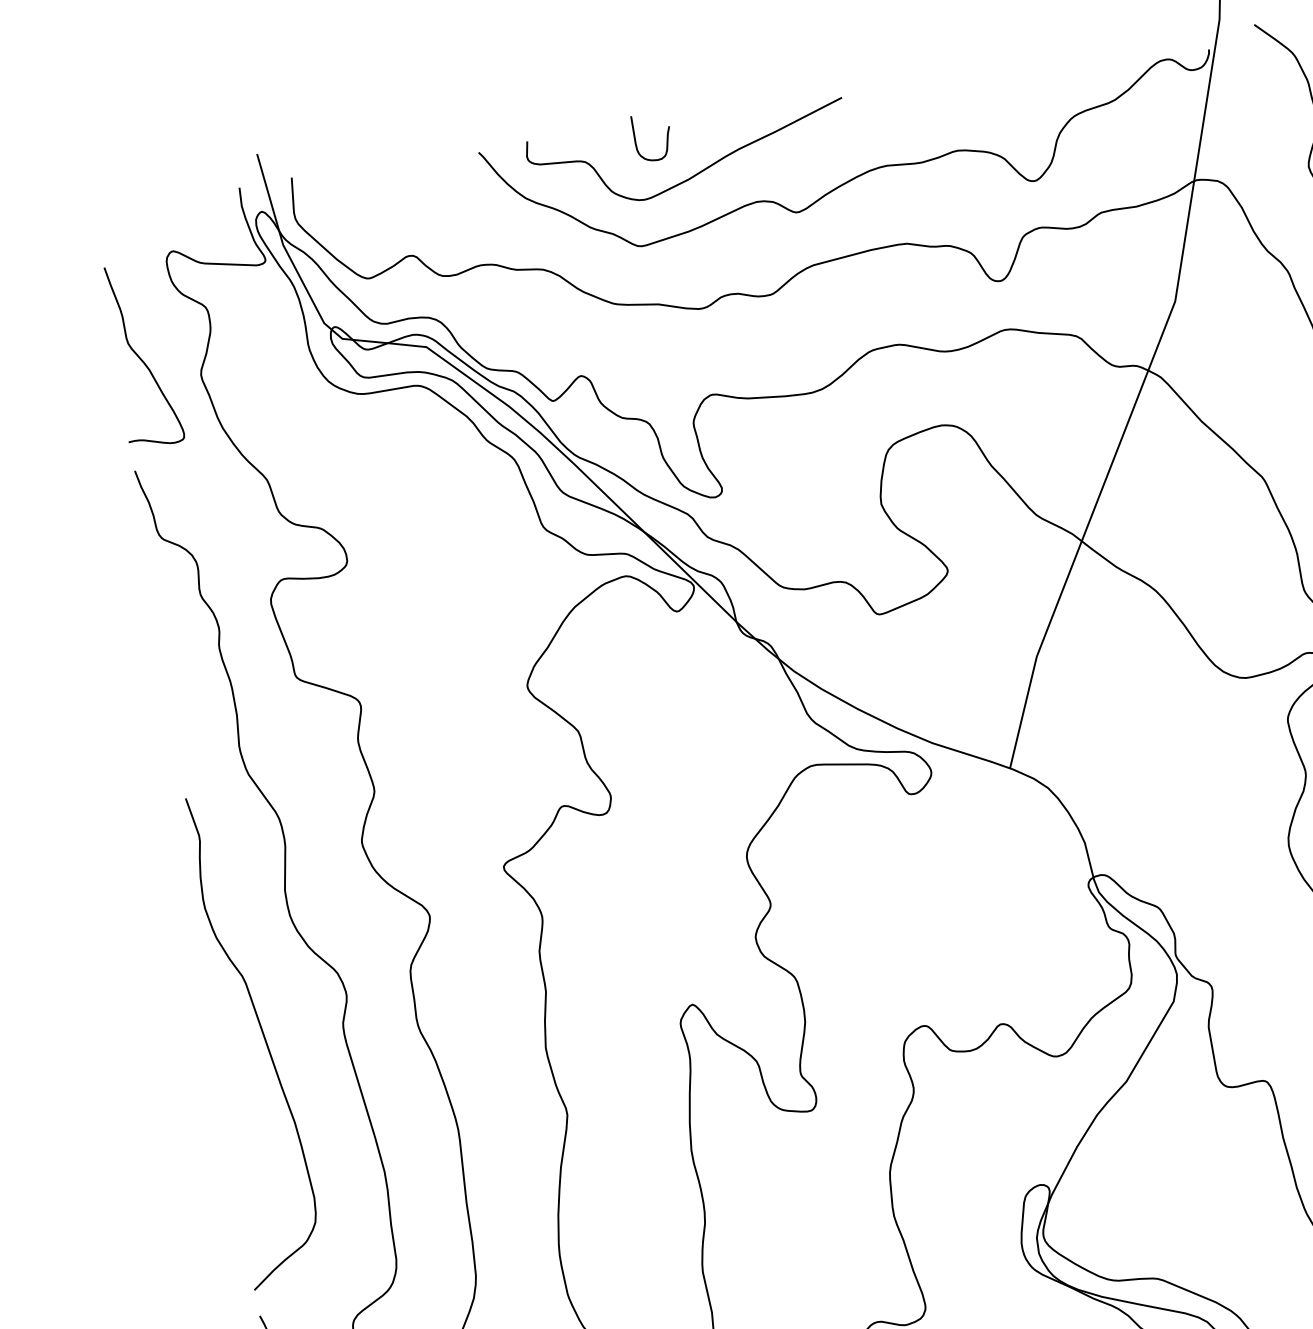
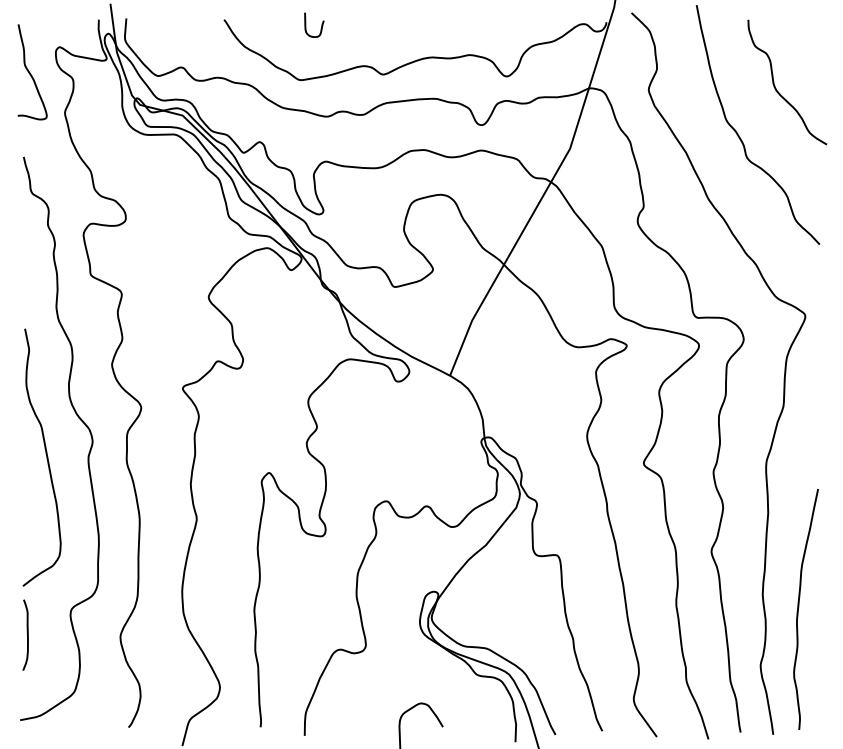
curve: (694, 172) -> (333, 46), removed
curve: (140, 356) -> (30, 72), moved

